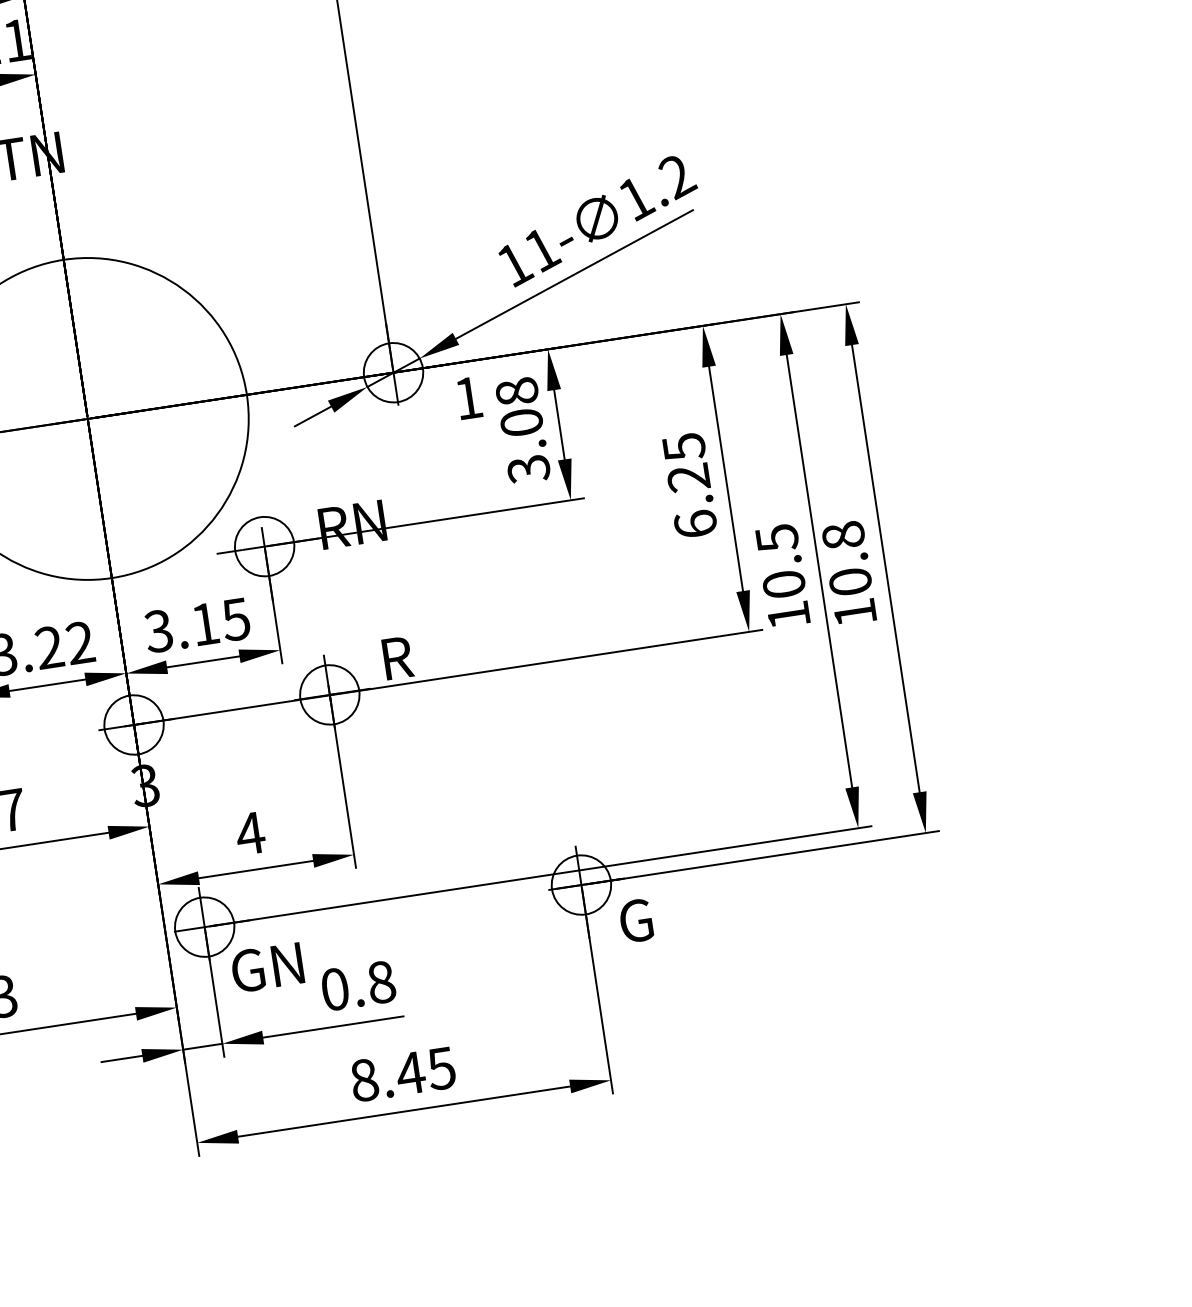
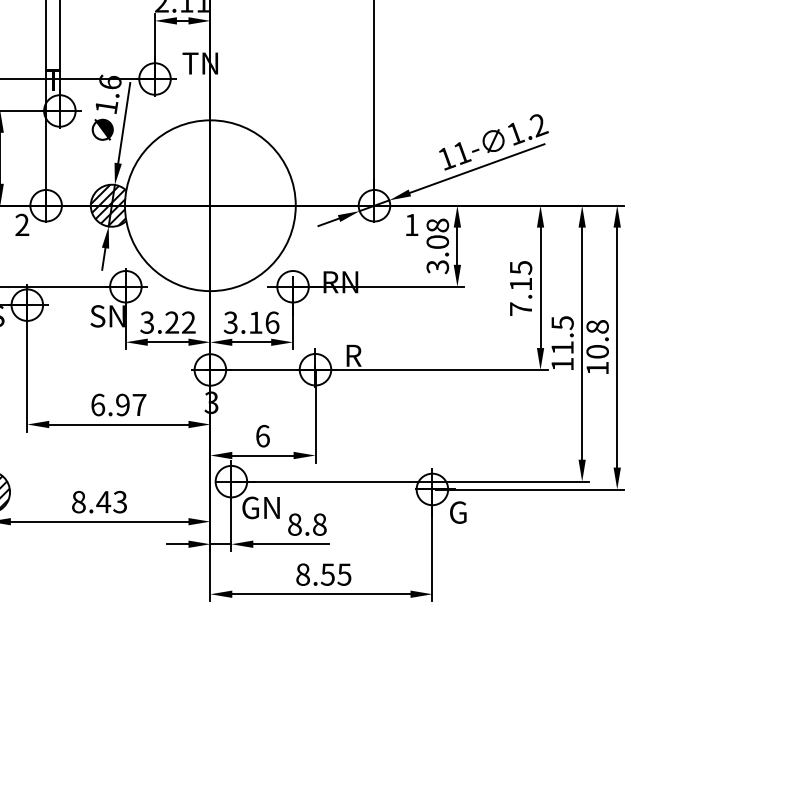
text: (691, 500) -> (520, 296), 6.25 -> 7.15
text: (783, 583) -> (562, 347), 10.5 -> 11.5
text: (236, 619) -> (272, 322), 3.15 -> 3.16
text: (249, 832) -> (262, 435), 4 -> 6
text: (334, 989) -> (294, 524), 0.8 -> 8.8
text: (409, 1073) -> (327, 574), 8.45 -> 8.55

